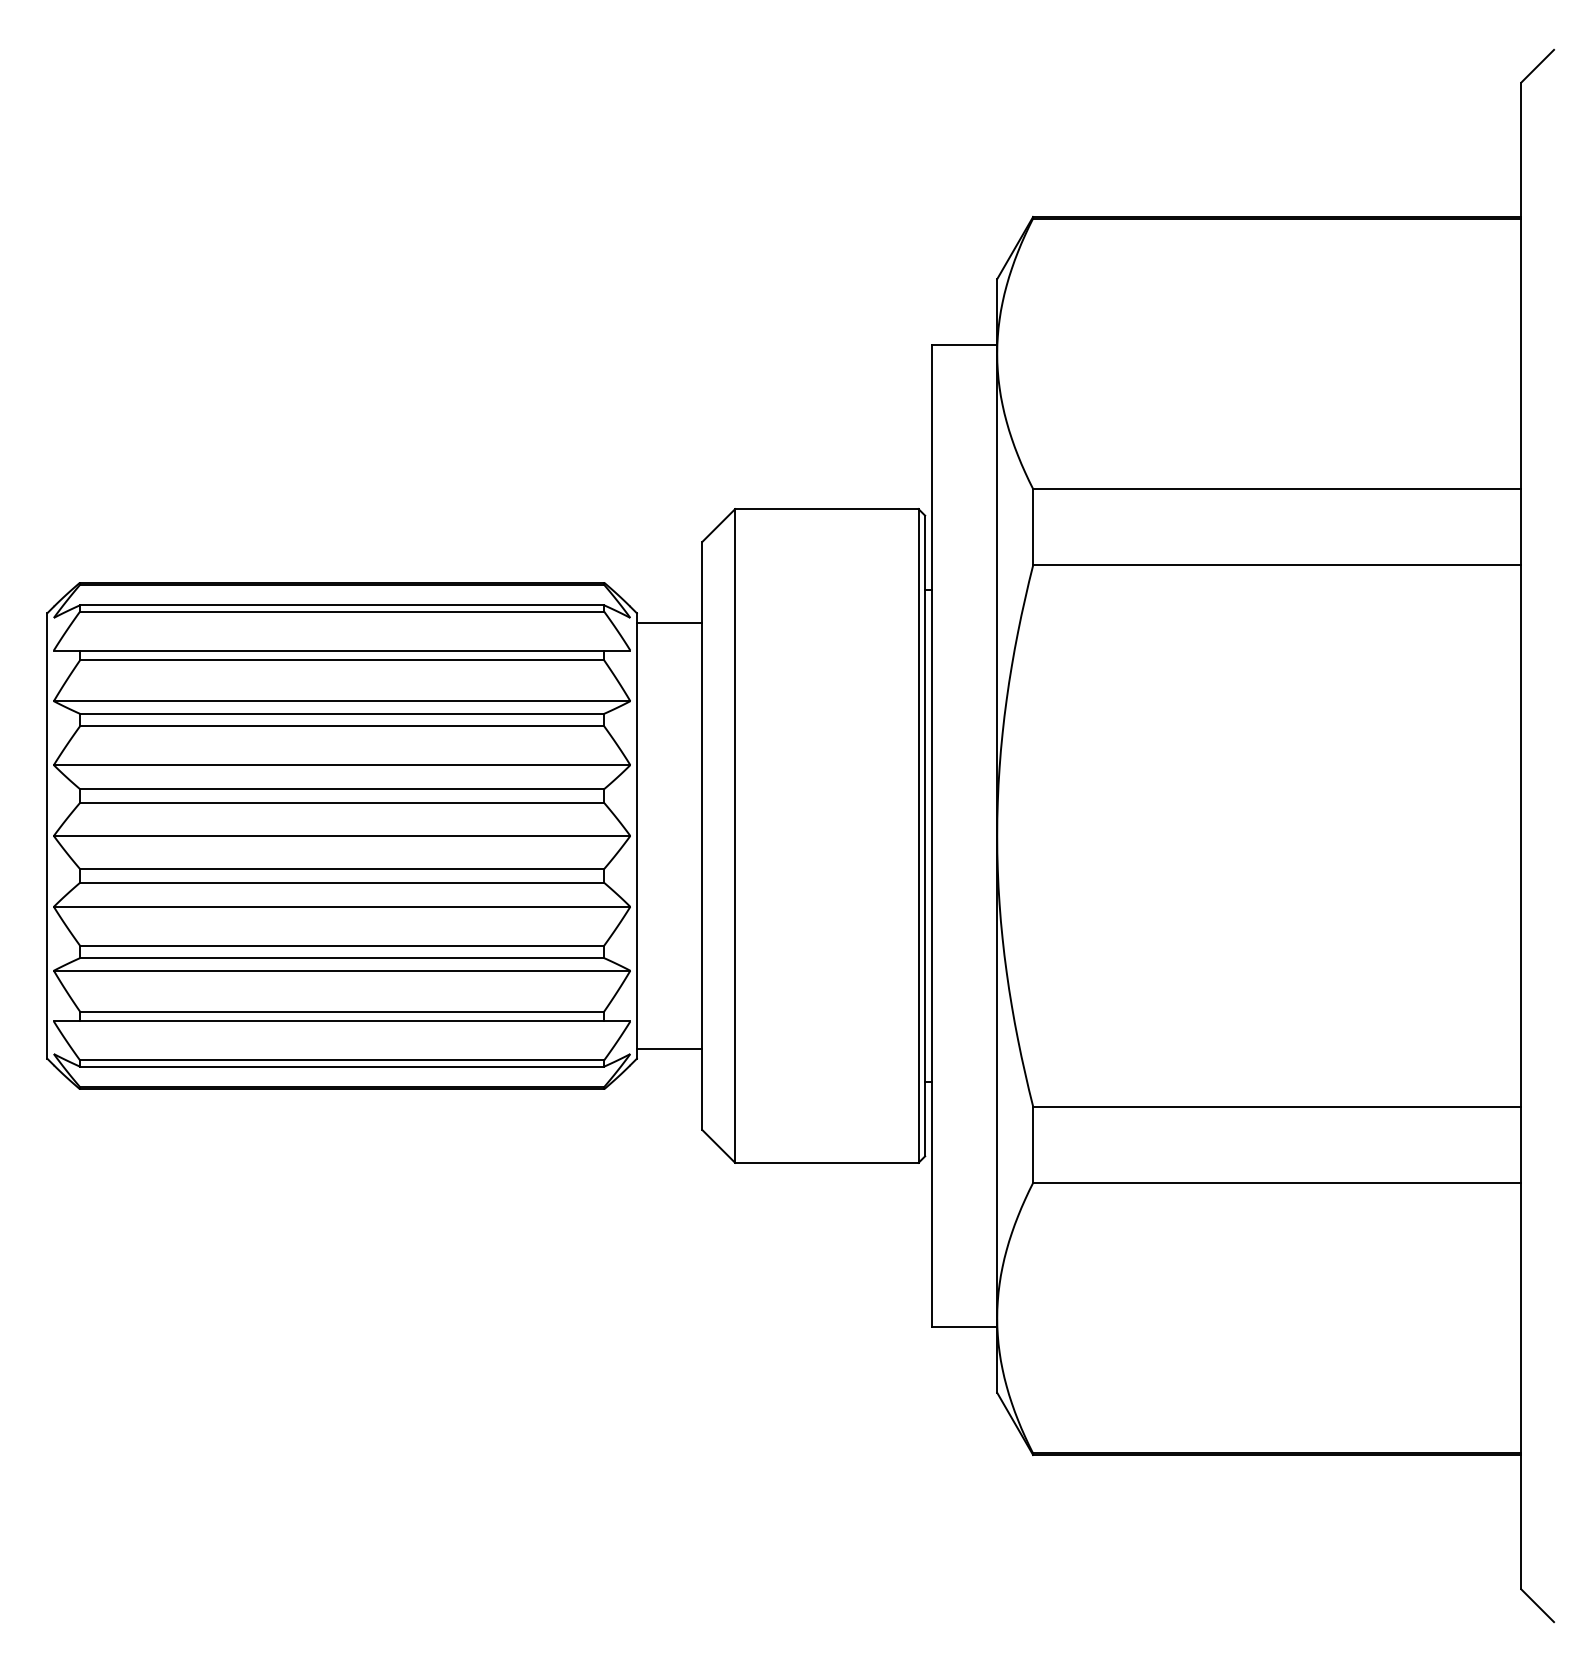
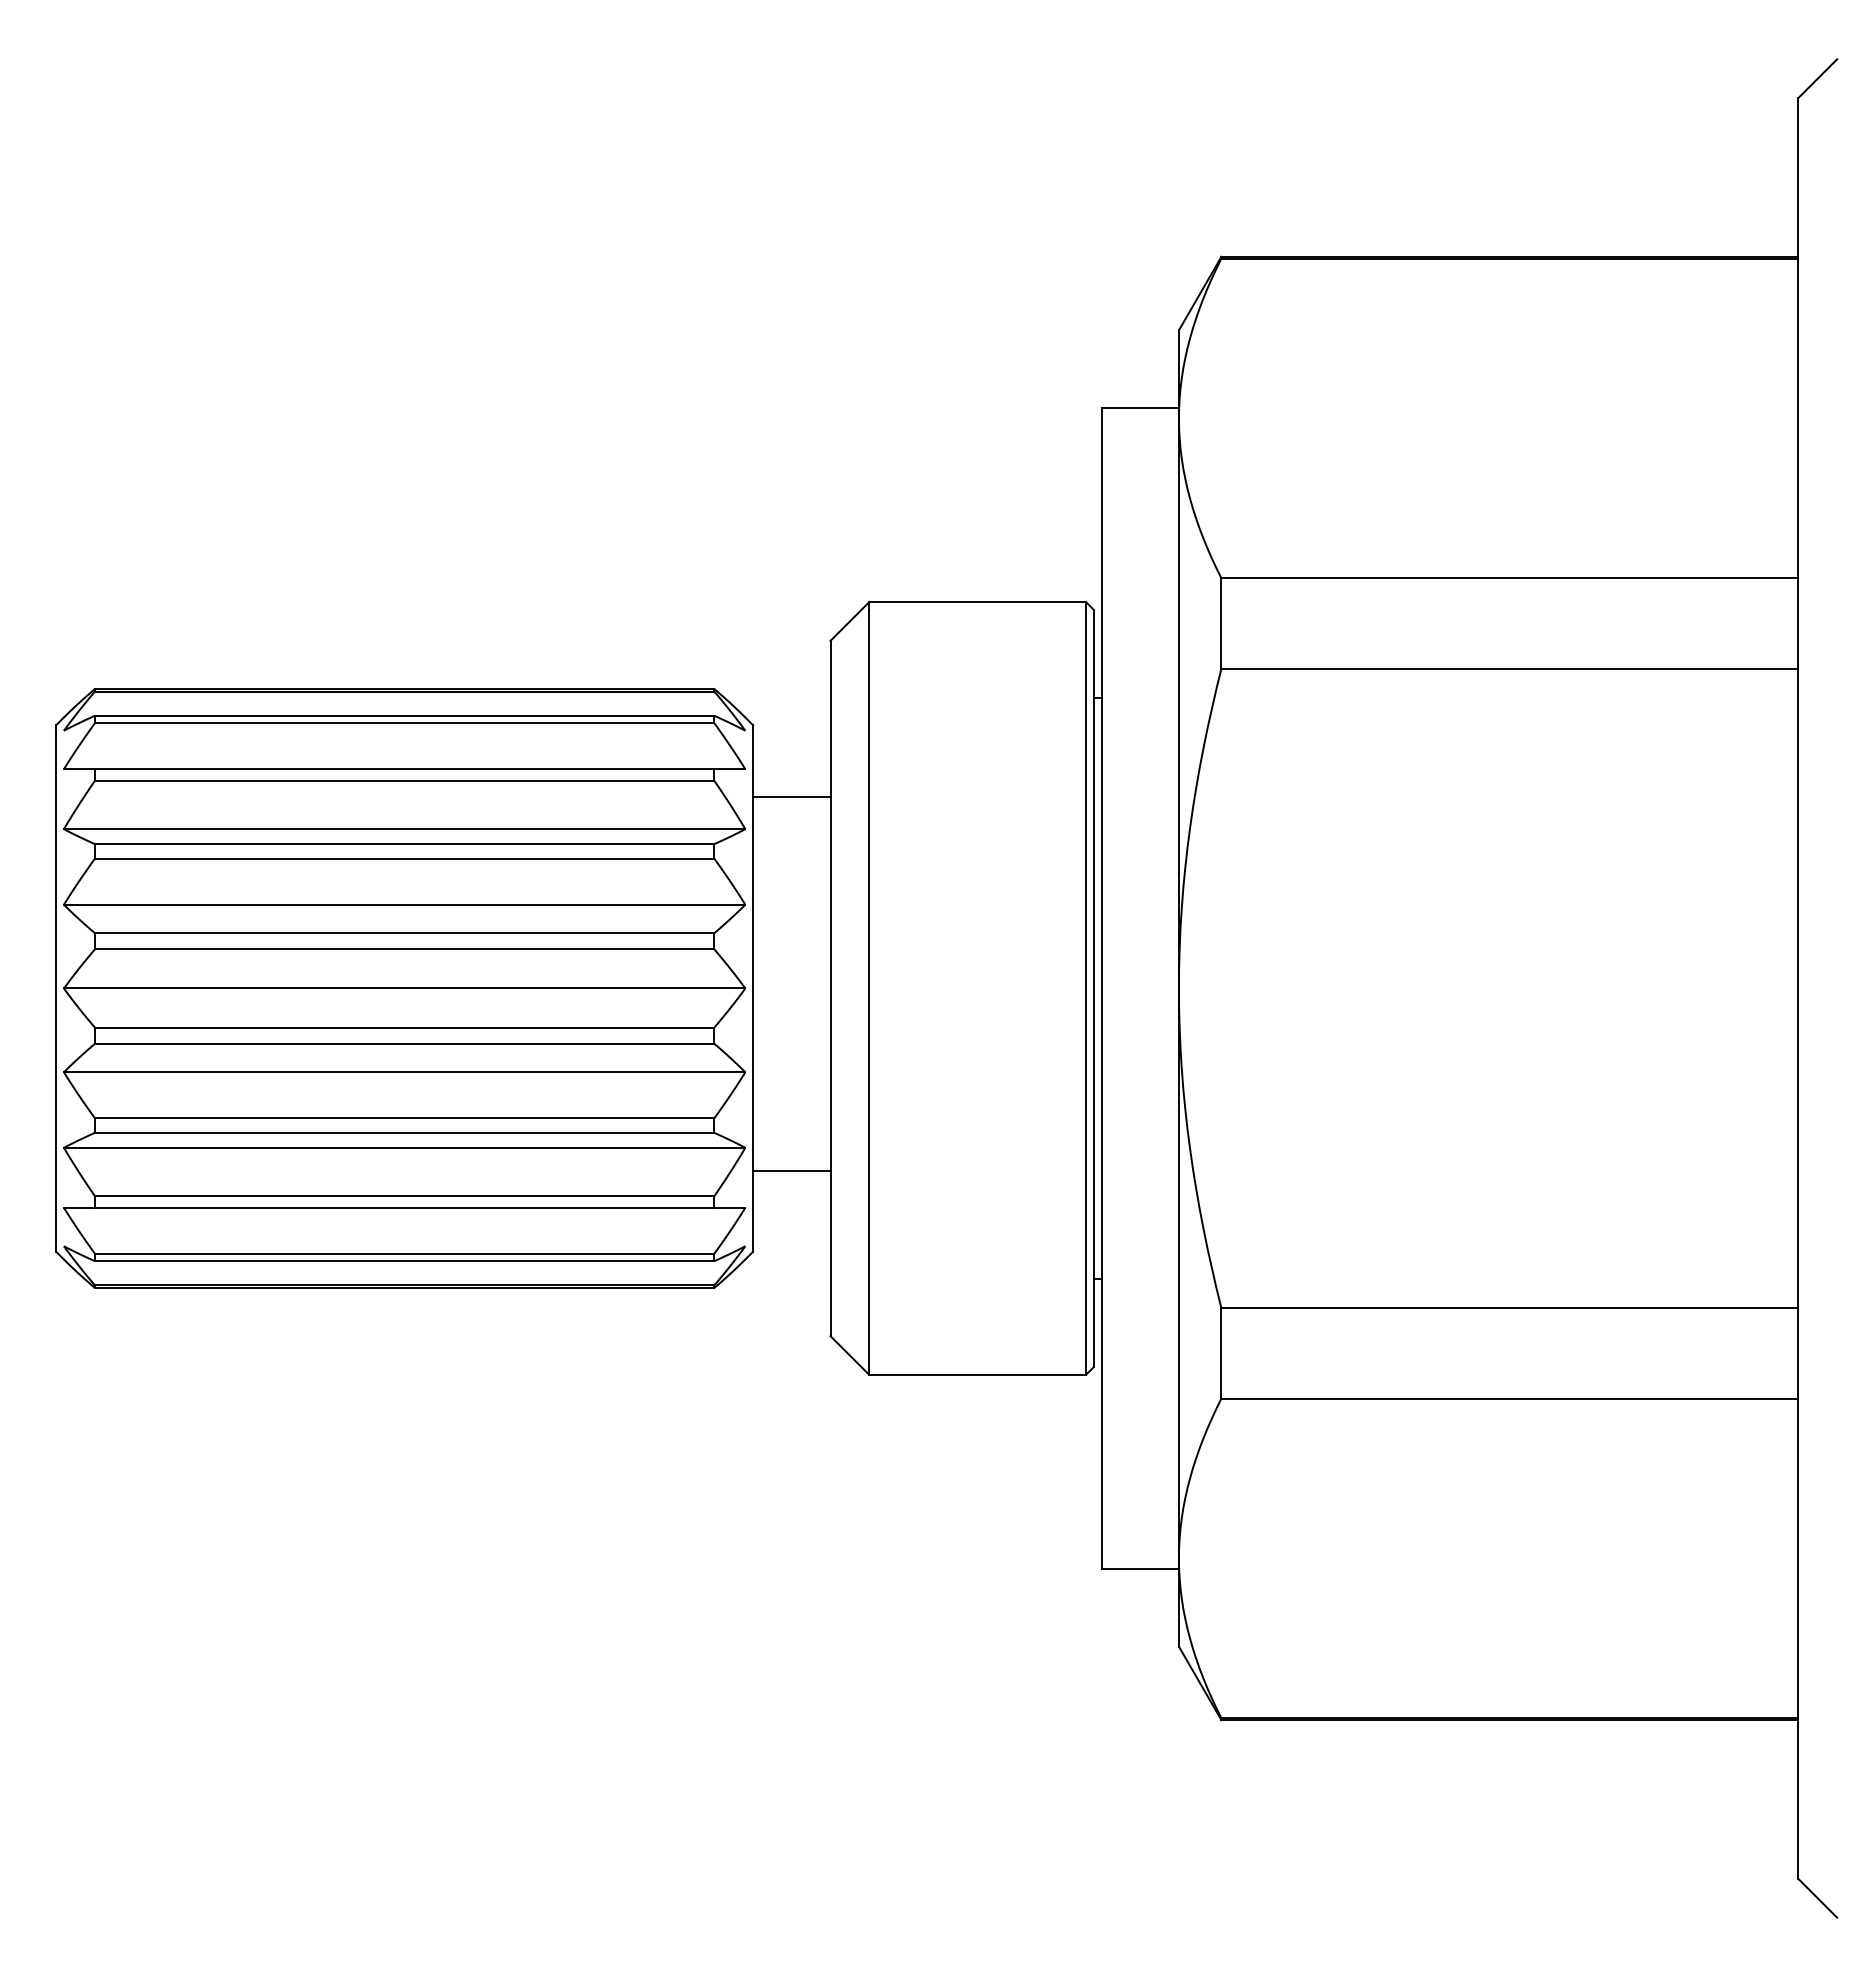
line: (669, 622) -> (791, 796), moved
line: (669, 1049) -> (791, 1171), moved

